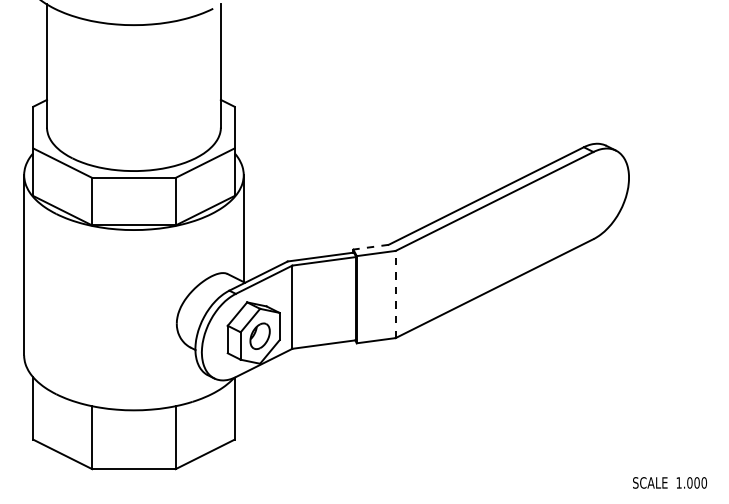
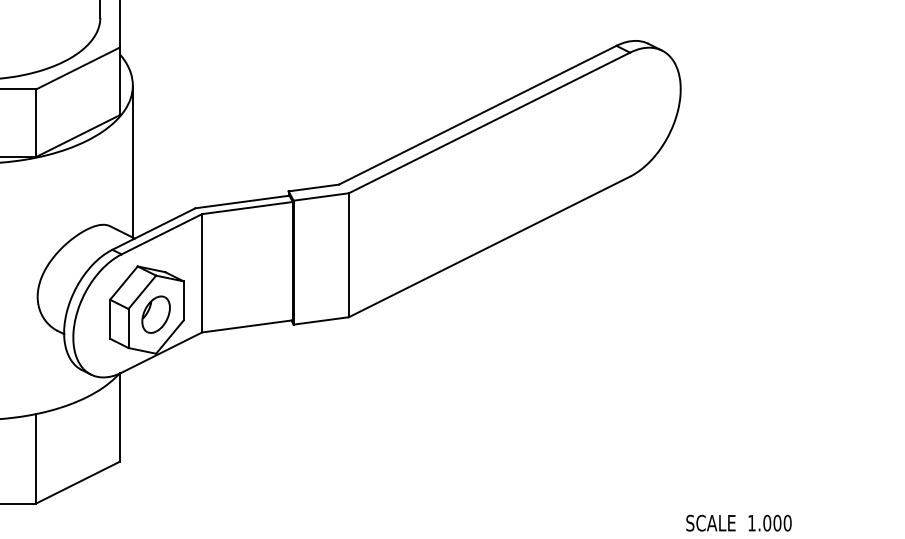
line: (370, 247) -> (313, 188), dashed -> solid
line: (395, 294) -> (348, 255), dashed -> solid

